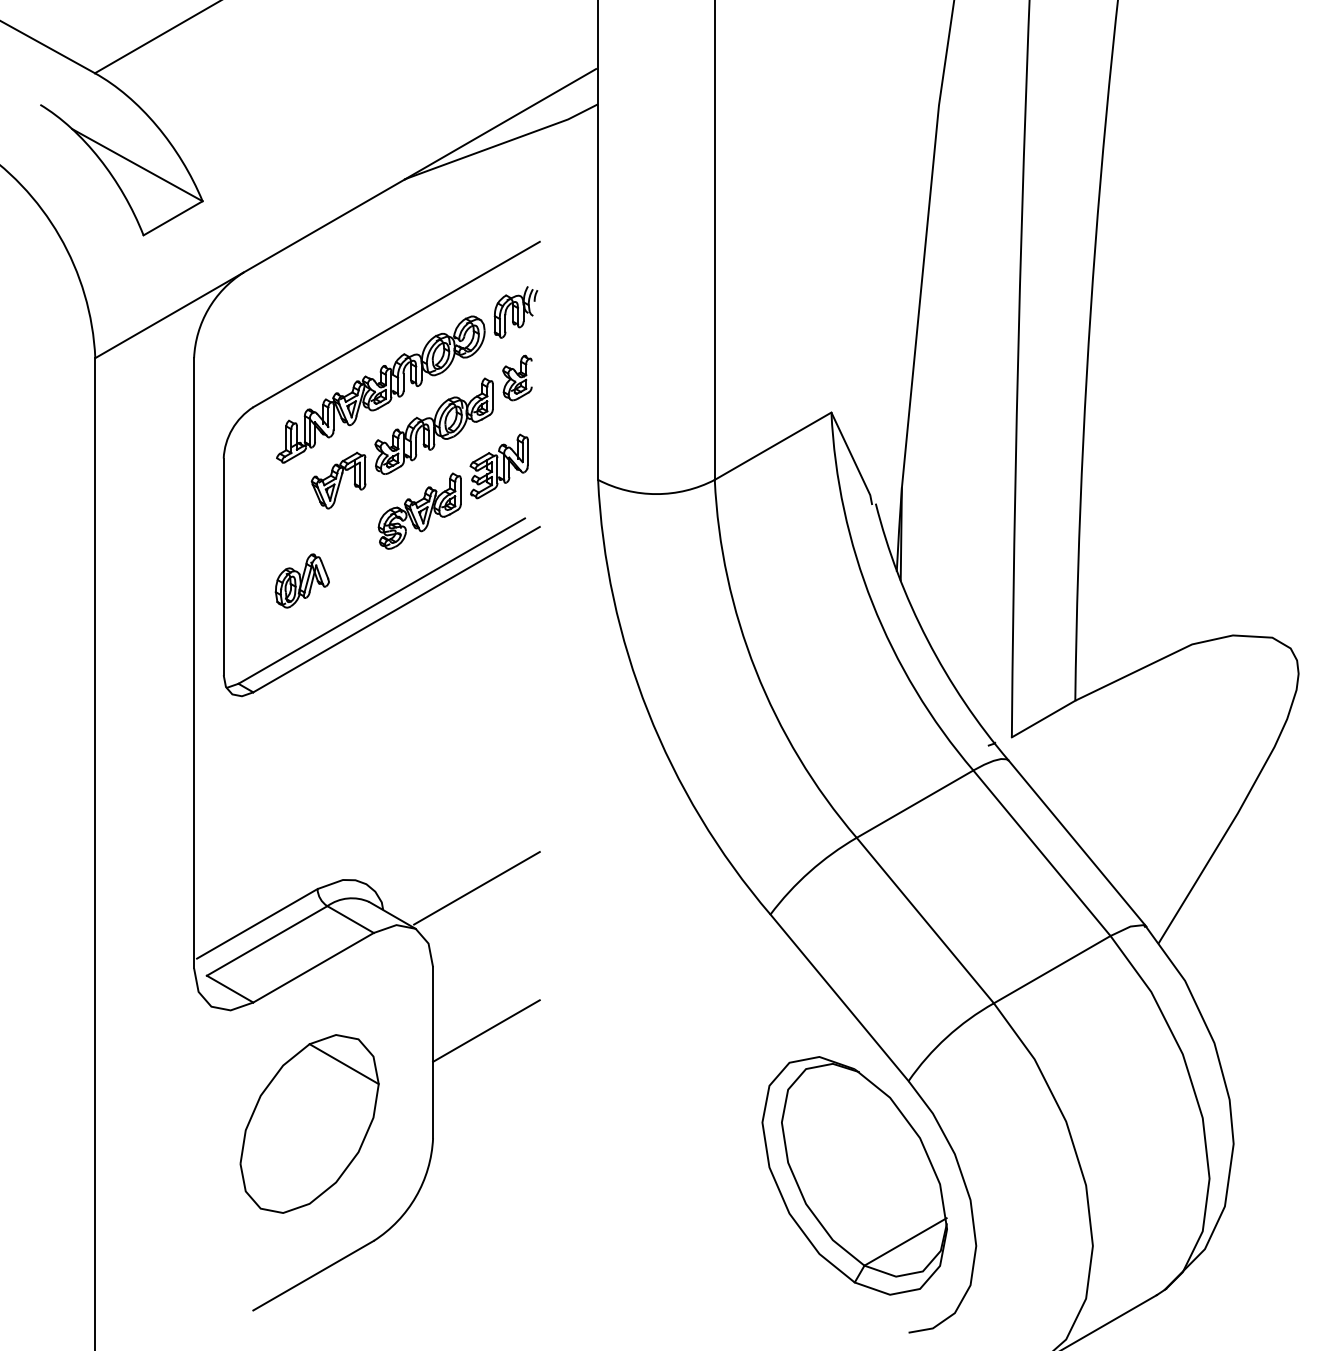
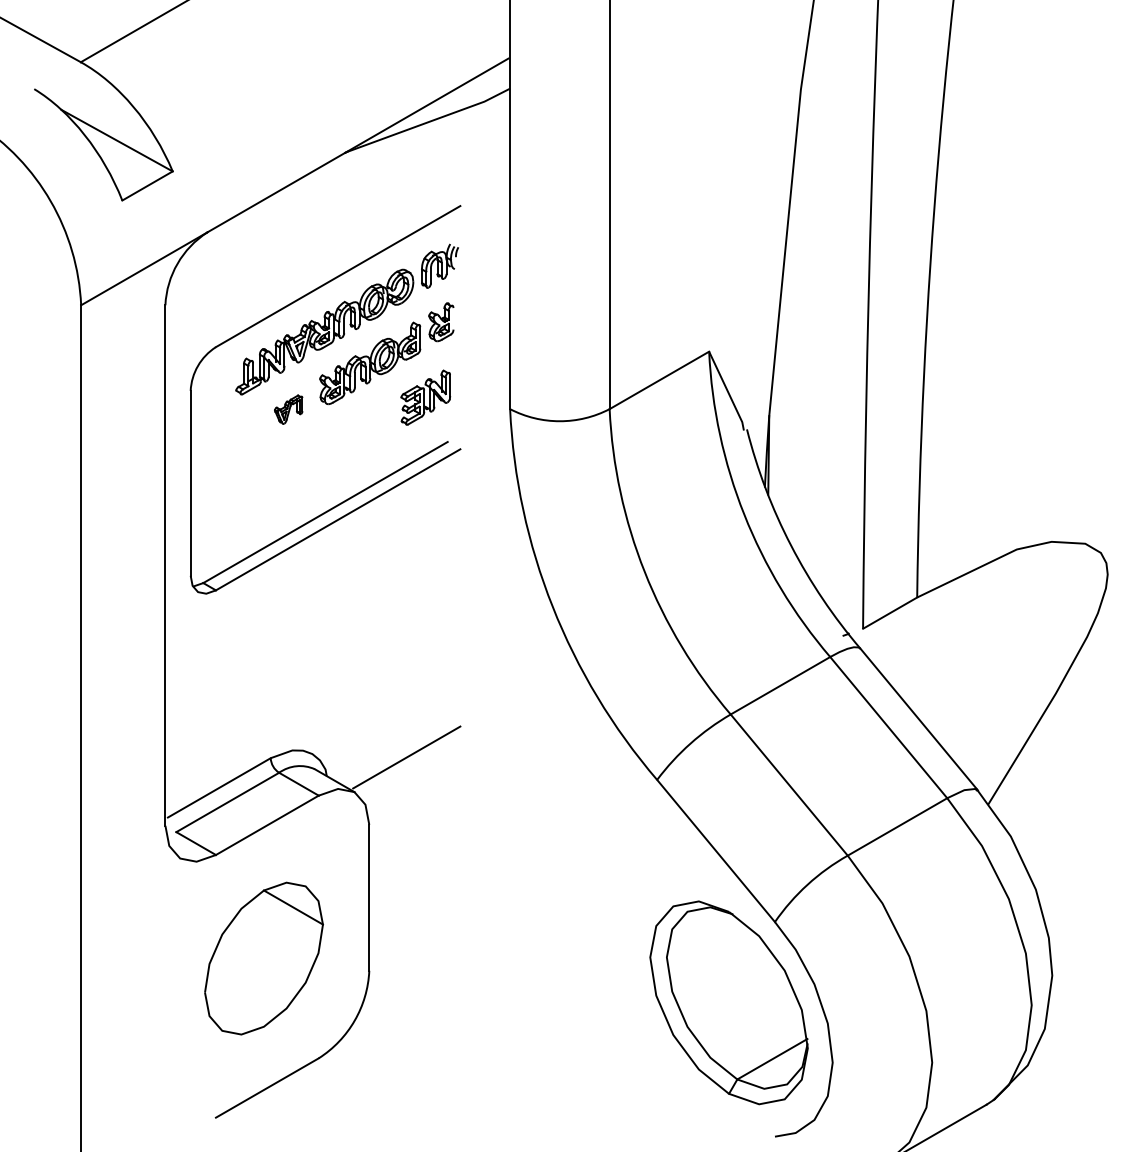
part: (338, 480) -> (288, 409), size x0.6
part: (419, 510) -> (357, 435), removed
part: (301, 580) -> (257, 494), removed
line: (486, 1030) -> (414, 878), removed

